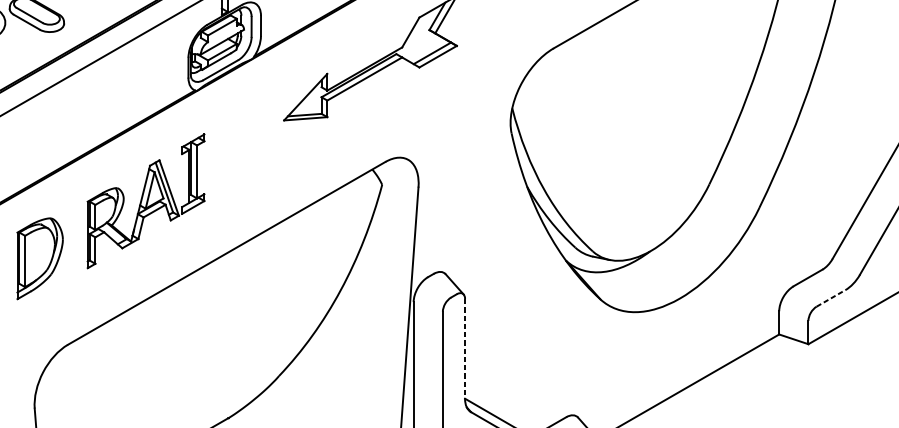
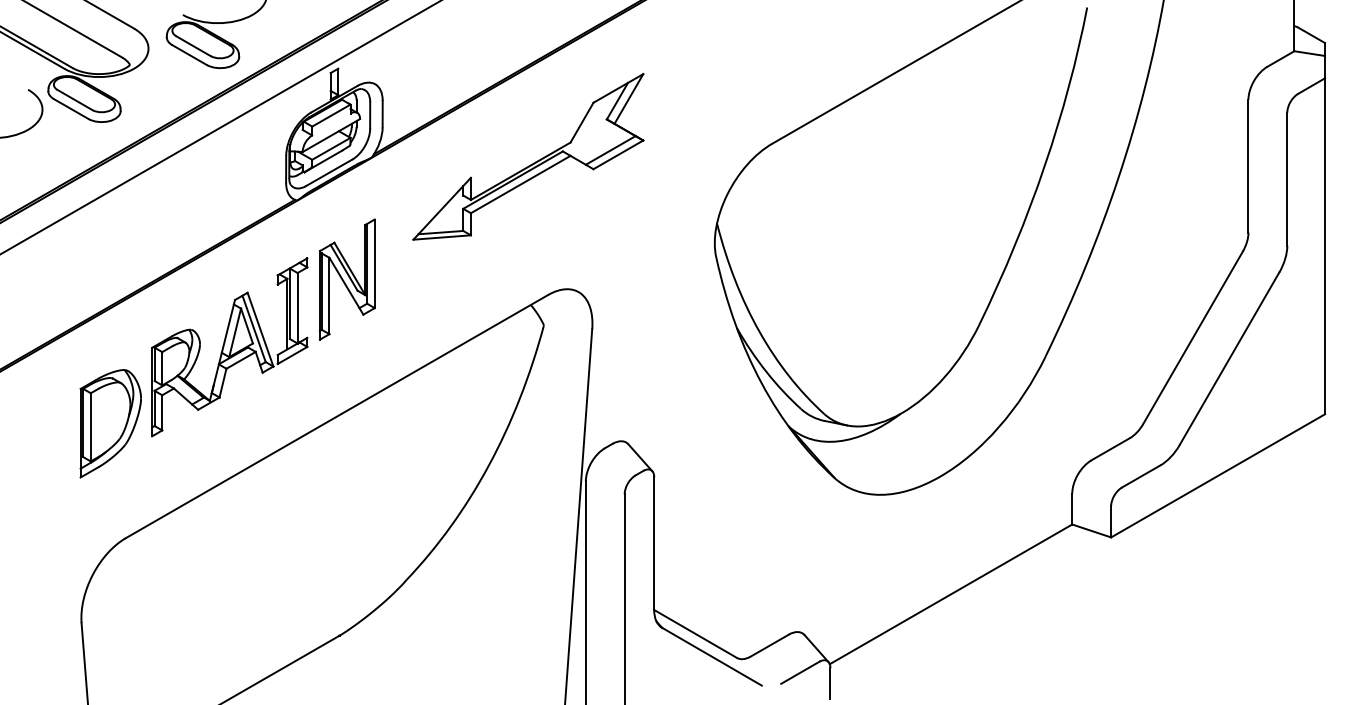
part: (233, 150) -> (346, 279), added
part: (39, 258) -> (110, 423), moved
line: (831, 298) -> (1141, 476), dashed -> solid
line: (465, 349) -> (654, 544), dashed -> solid

